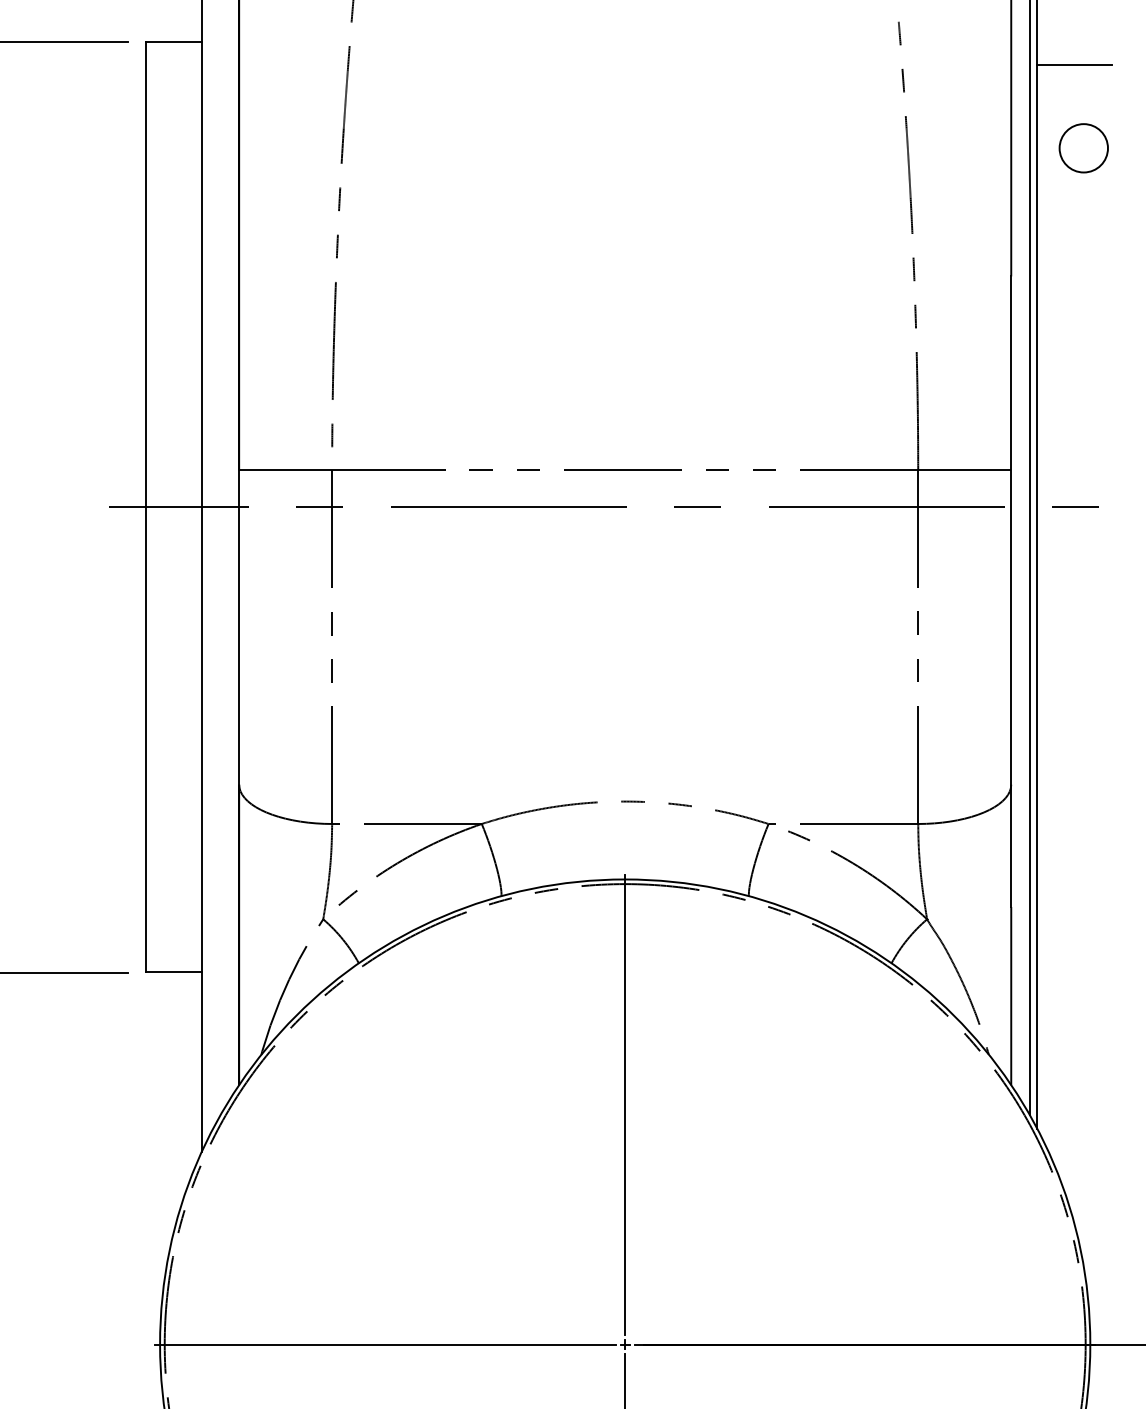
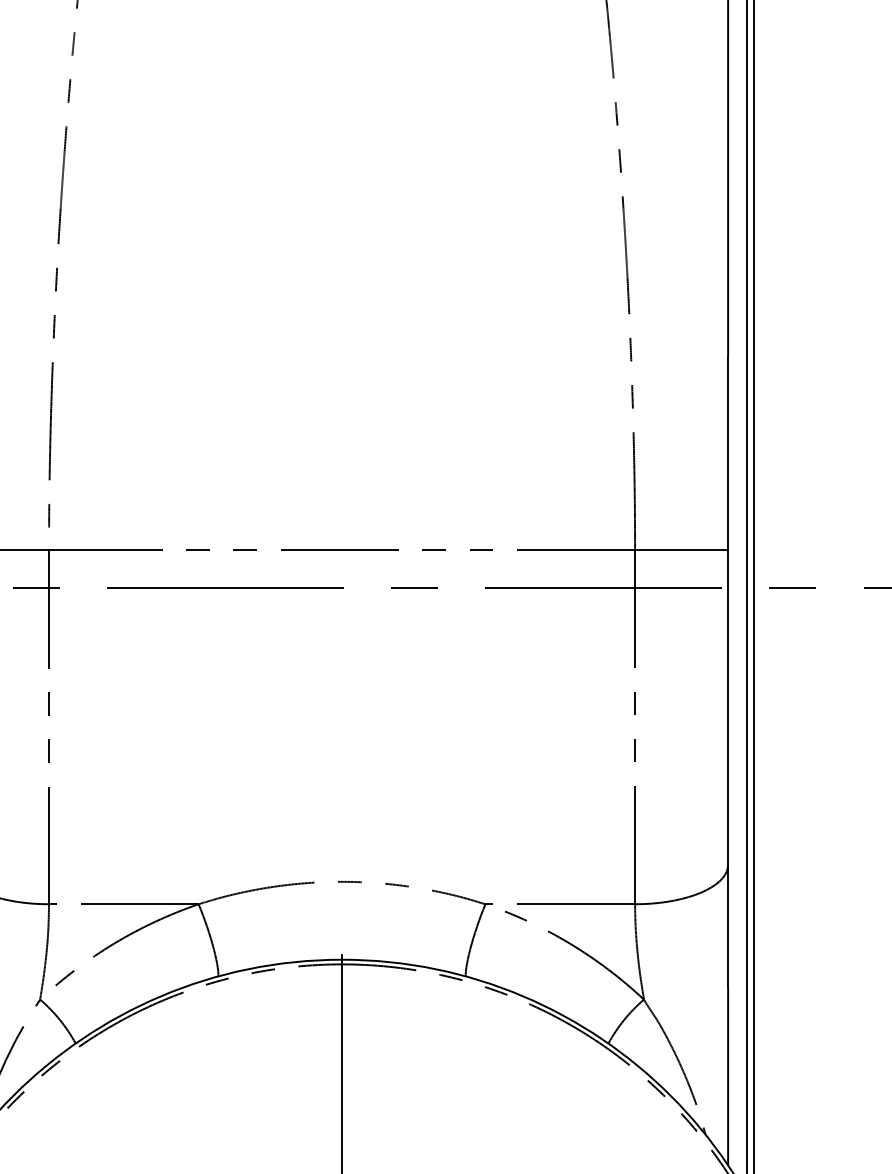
line: (1074, 64) -> (791, 144), removed
circle: (1083, 148) -> (800, 228), removed

